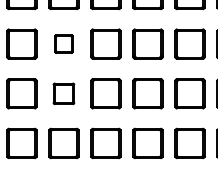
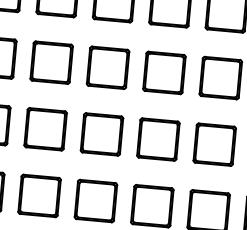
part: (63, 43) -> (51, 61), size x1.67
part: (63, 93) -> (45, 128), size x1.43

